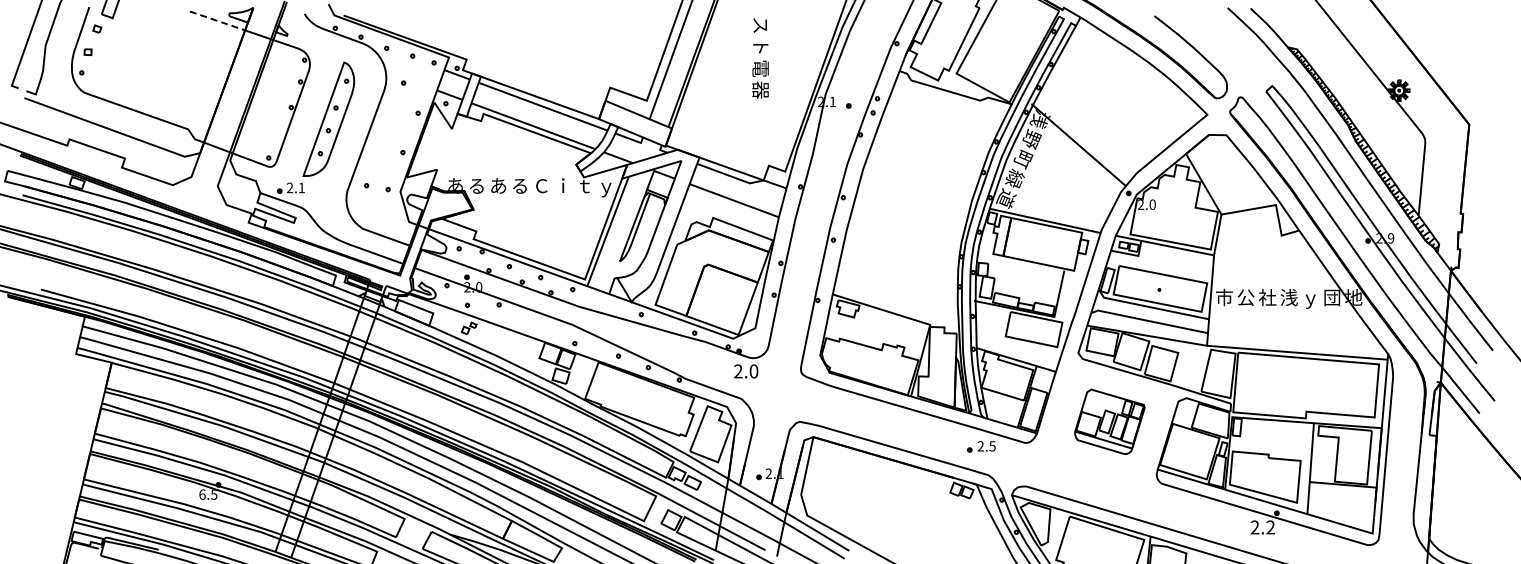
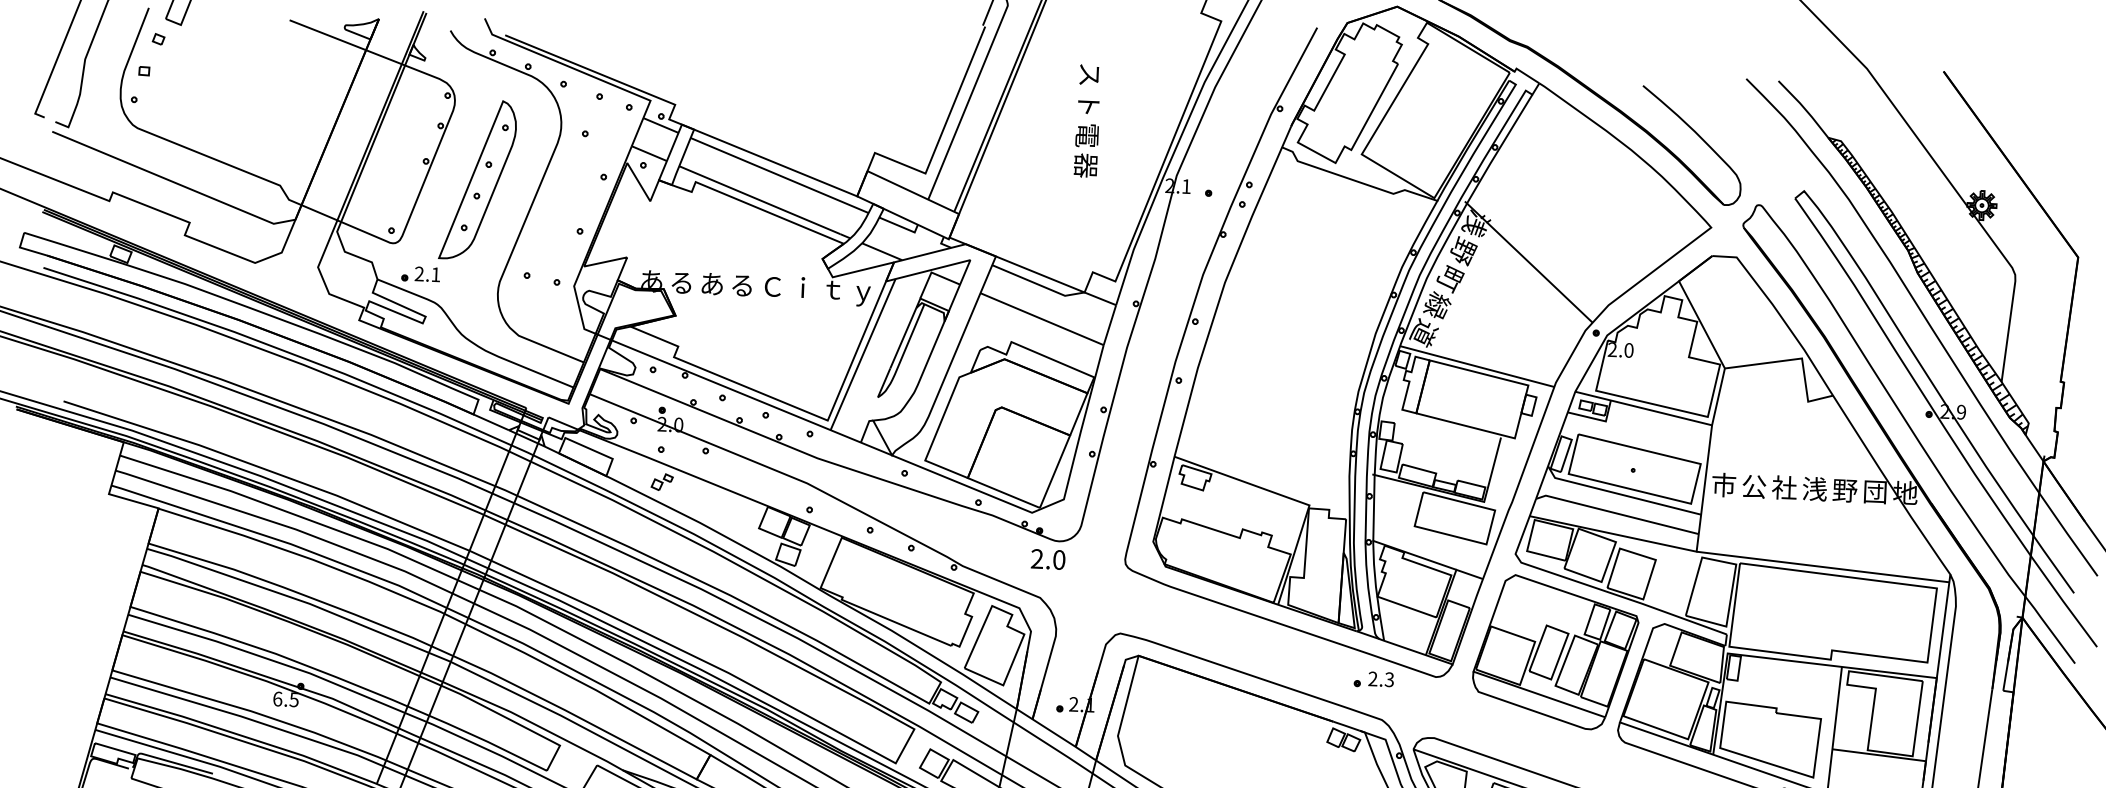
line: (218, 21) -> (329, 36), dashed -> solid
text: (1310, 299) -> (1844, 493), ｙ -> 野
part: (1109, 421) -> (1555, 652), size x1.67
text: (992, 445) -> (1389, 678), 2.5 -> 2.3

